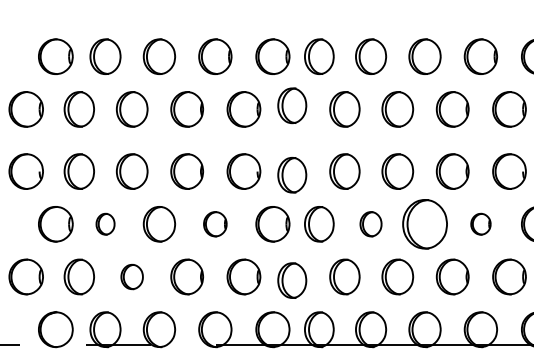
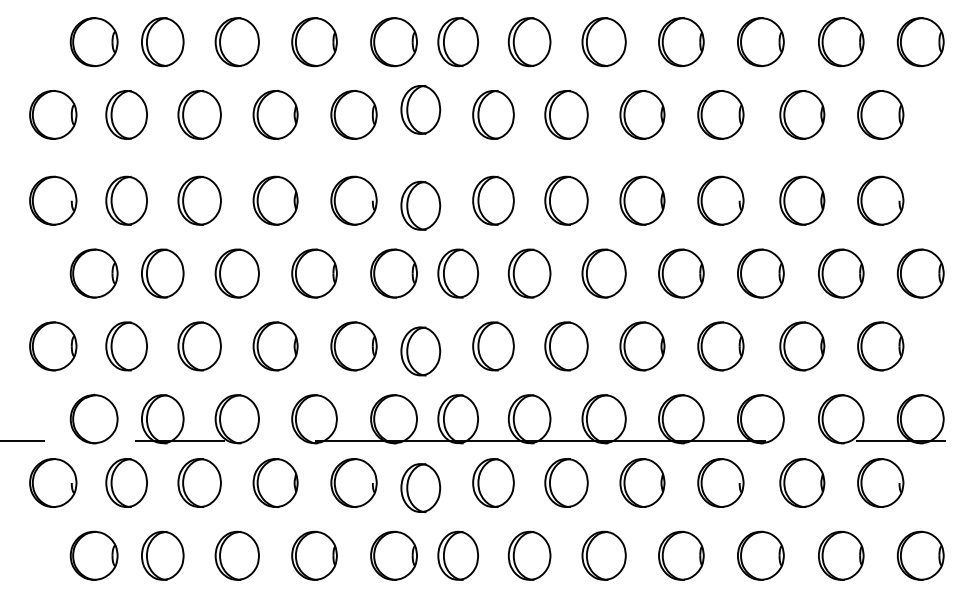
part: (105, 224) -> (162, 273), size x1.67
part: (215, 224) -> (314, 273), size x1.43
part: (370, 224) -> (529, 273), size x1.43
part: (424, 224) -> (603, 273), size x0.71
part: (481, 224) -> (681, 273), size x1.67
part: (132, 277) -> (199, 346), size x1.43

